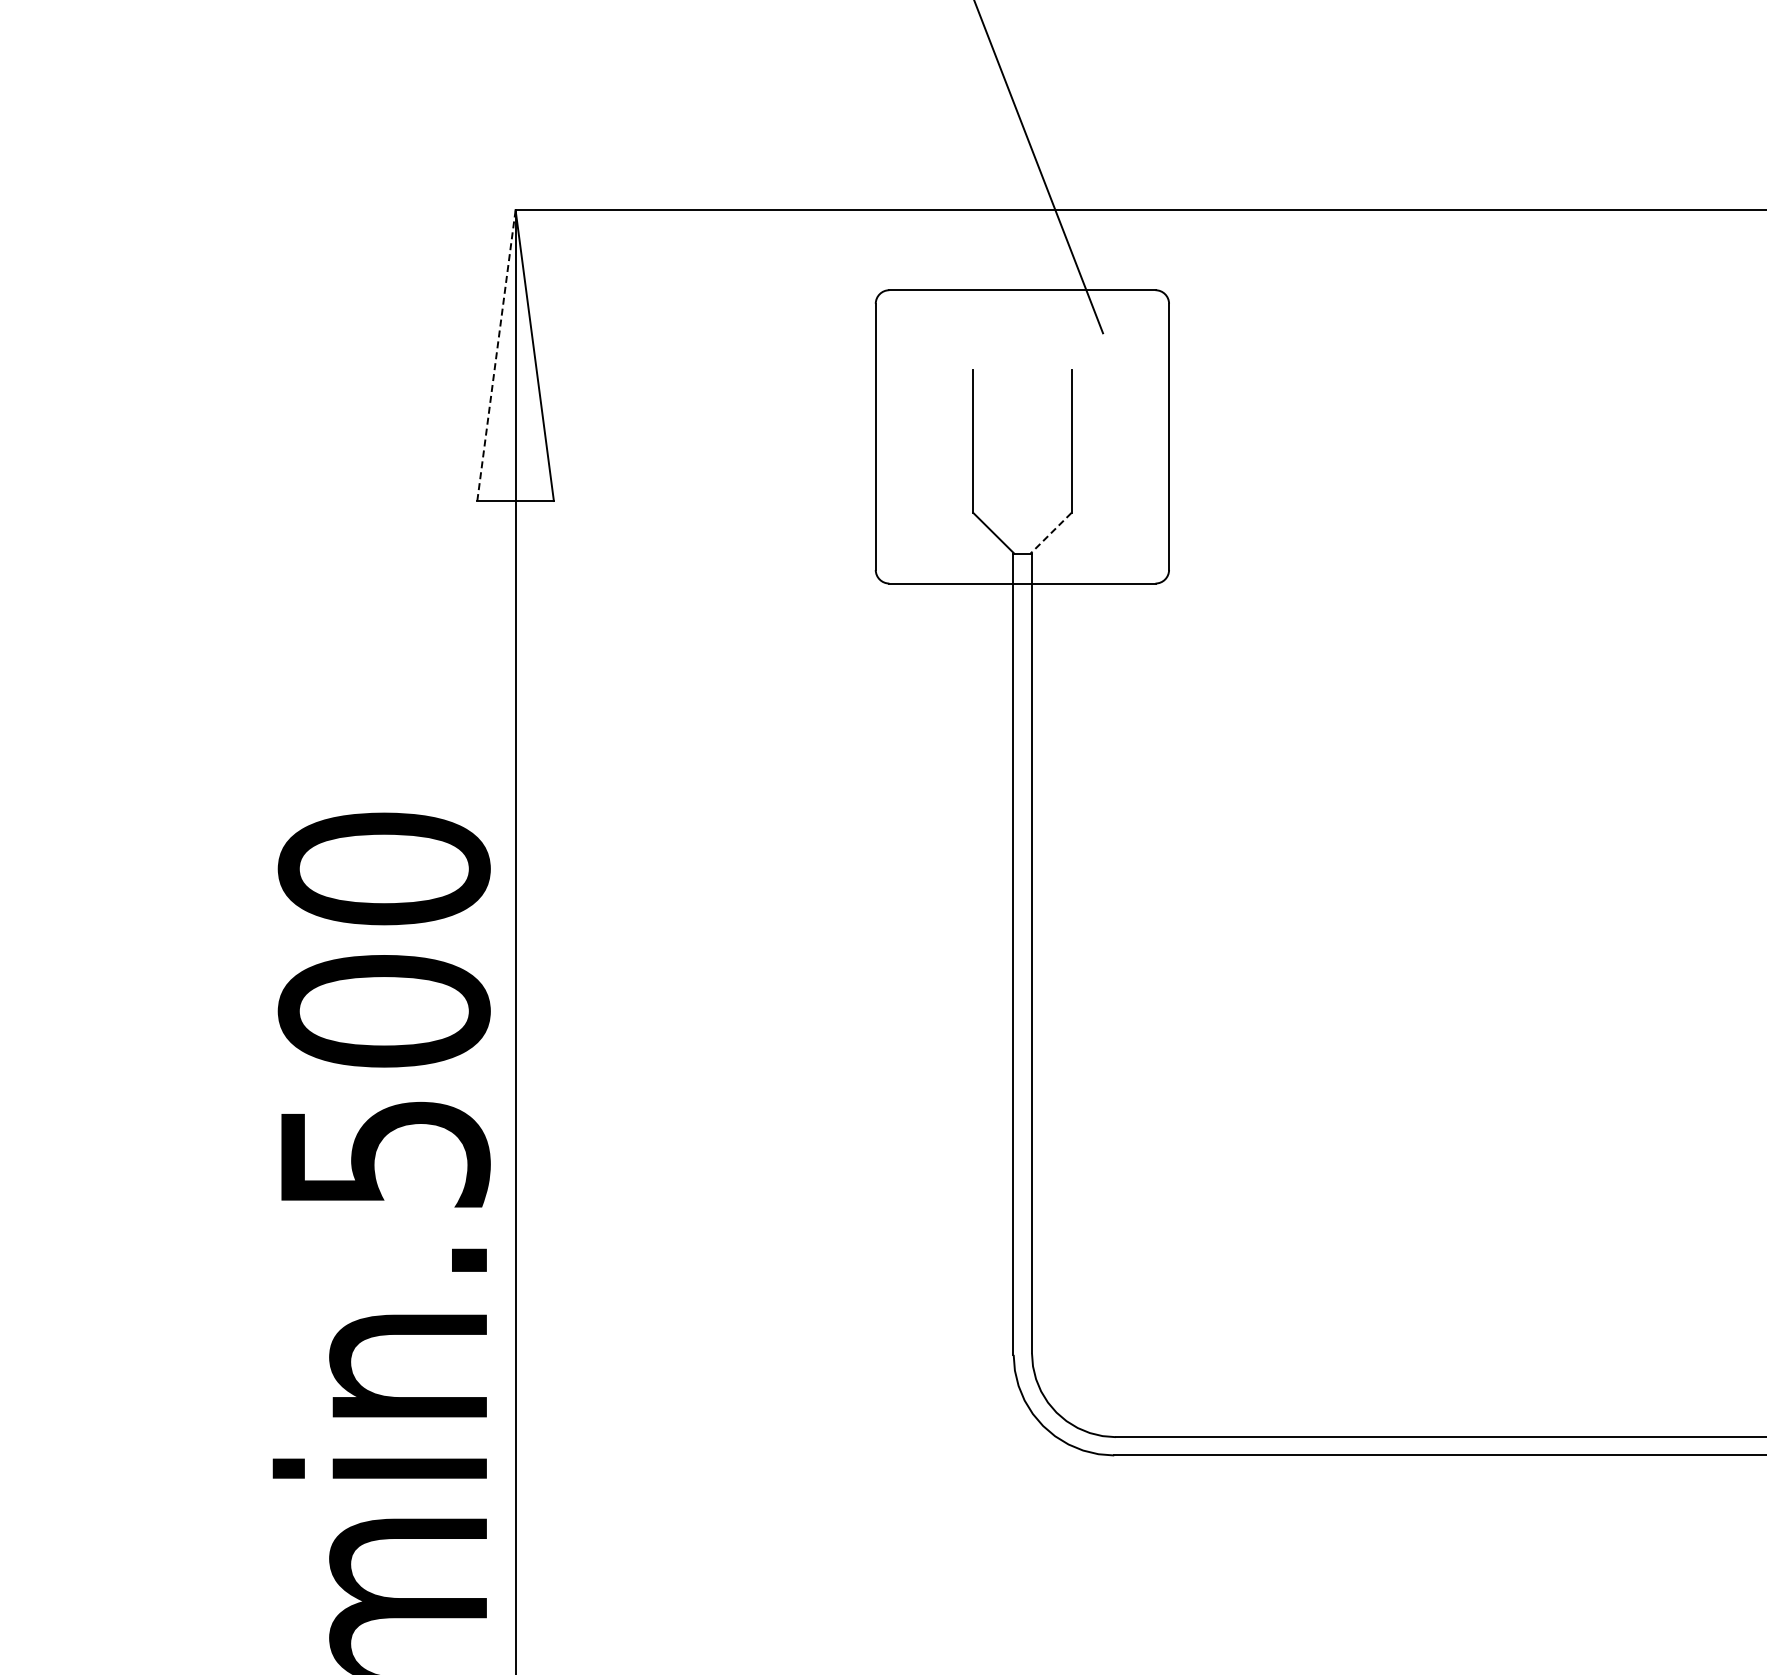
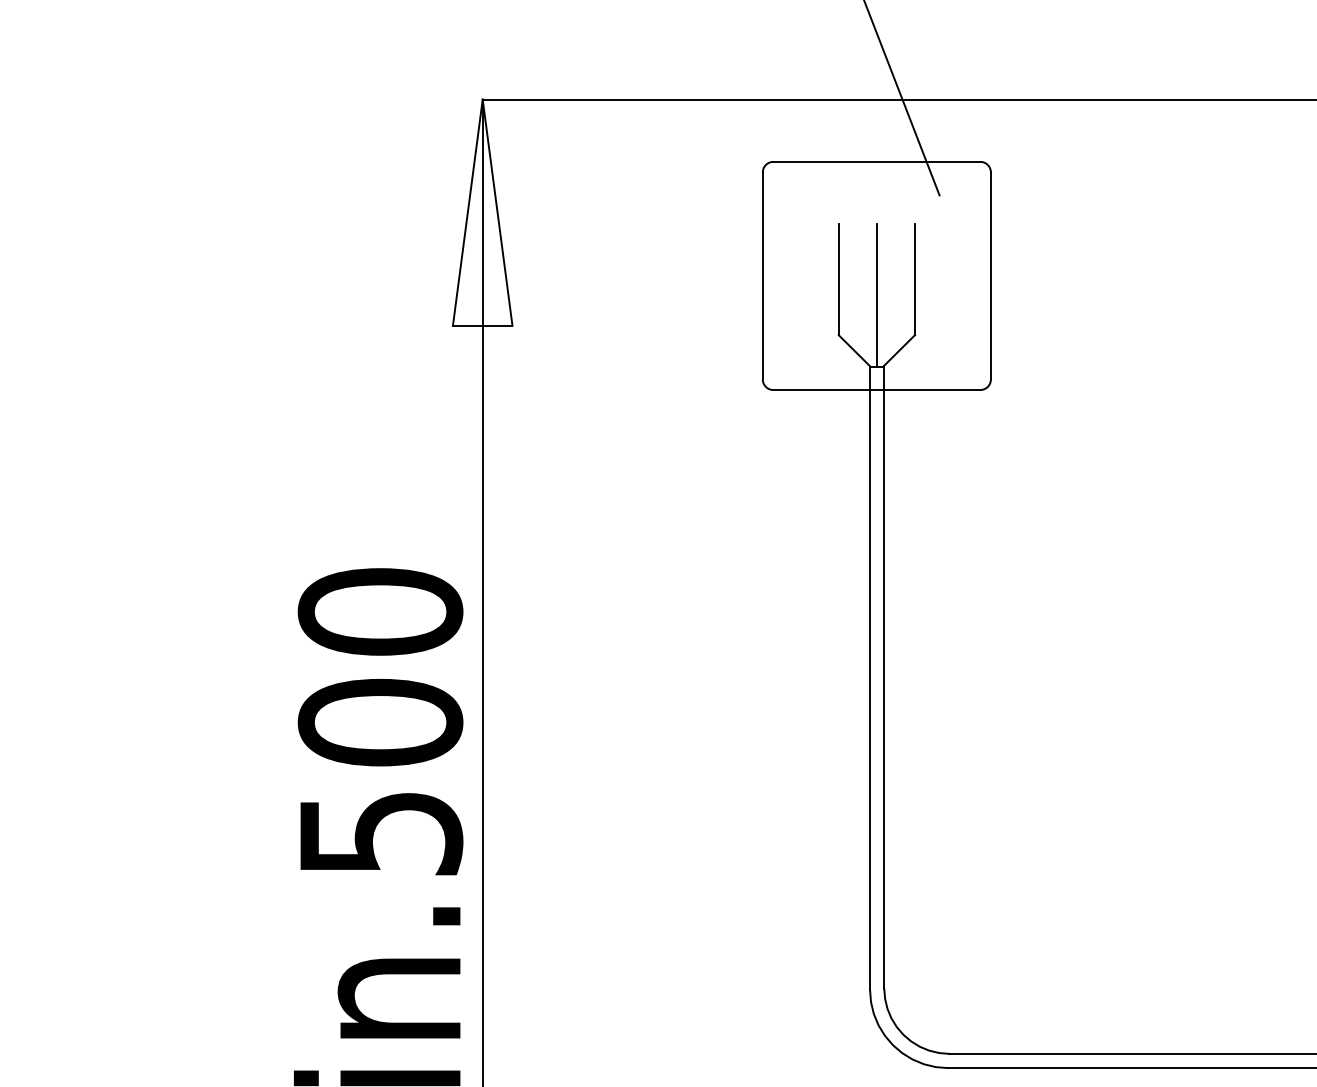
line: (496, 355) -> (467, 212), dashed -> solid
line: (1022, 461) -> (876, 295), added
line: (1051, 533) -> (899, 351), dashed -> solid

